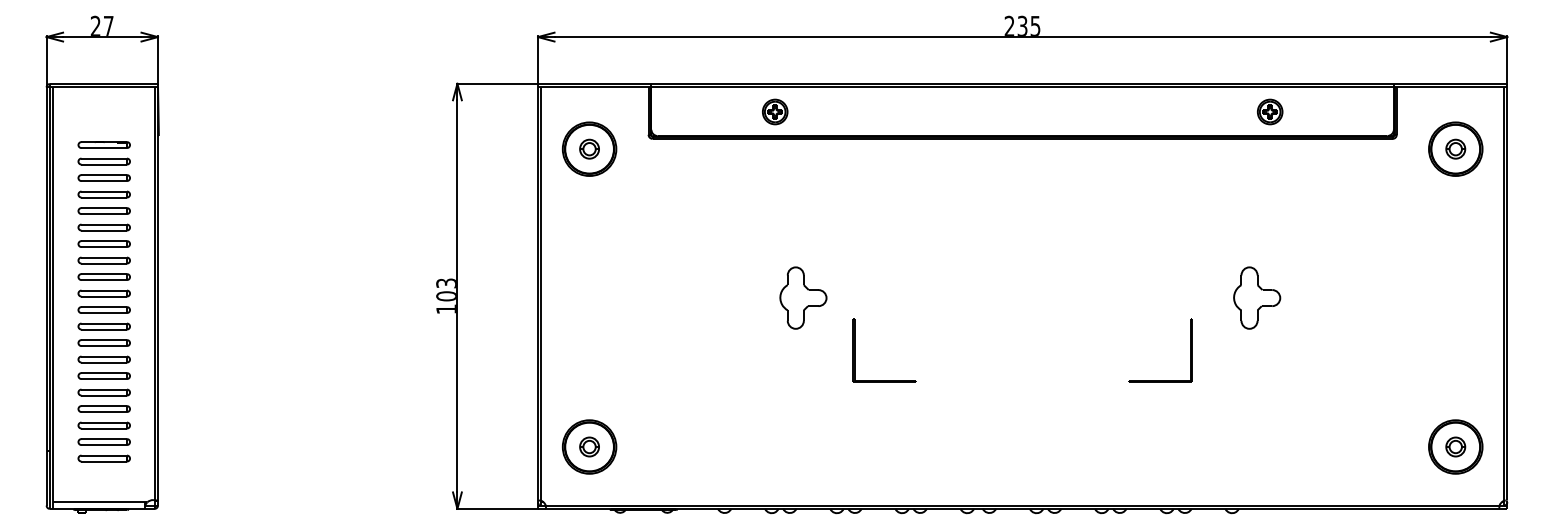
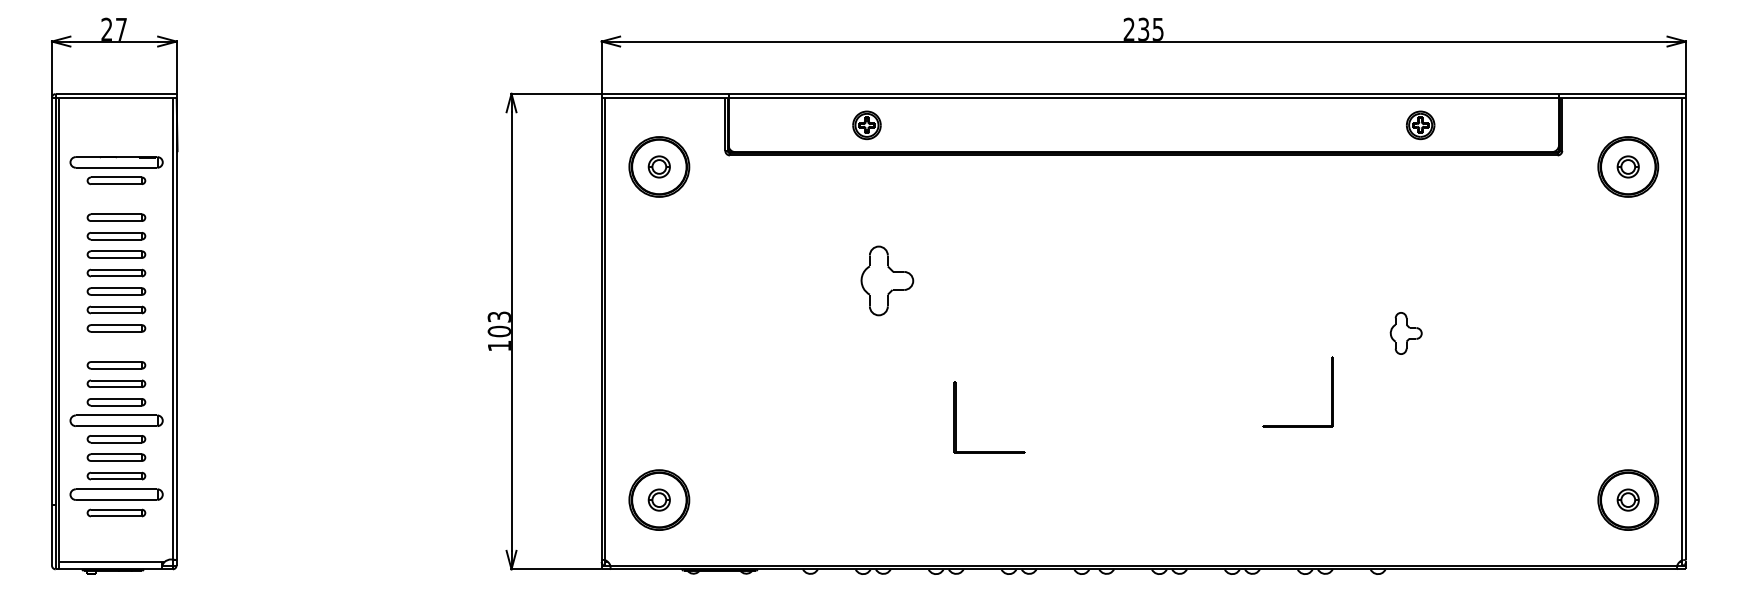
part: (103, 144) -> (115, 161), size x1.6
part: (103, 177) -> (115, 198), removed
part: (803, 297) -> (887, 280), moved
part: (1257, 297) -> (1406, 332), size x0.6
part: (103, 309) -> (115, 346), removed
part: (855, 350) -> (956, 417), moved
part: (103, 375) -> (115, 420), size x1.6
part: (103, 441) -> (115, 493), size x1.6

